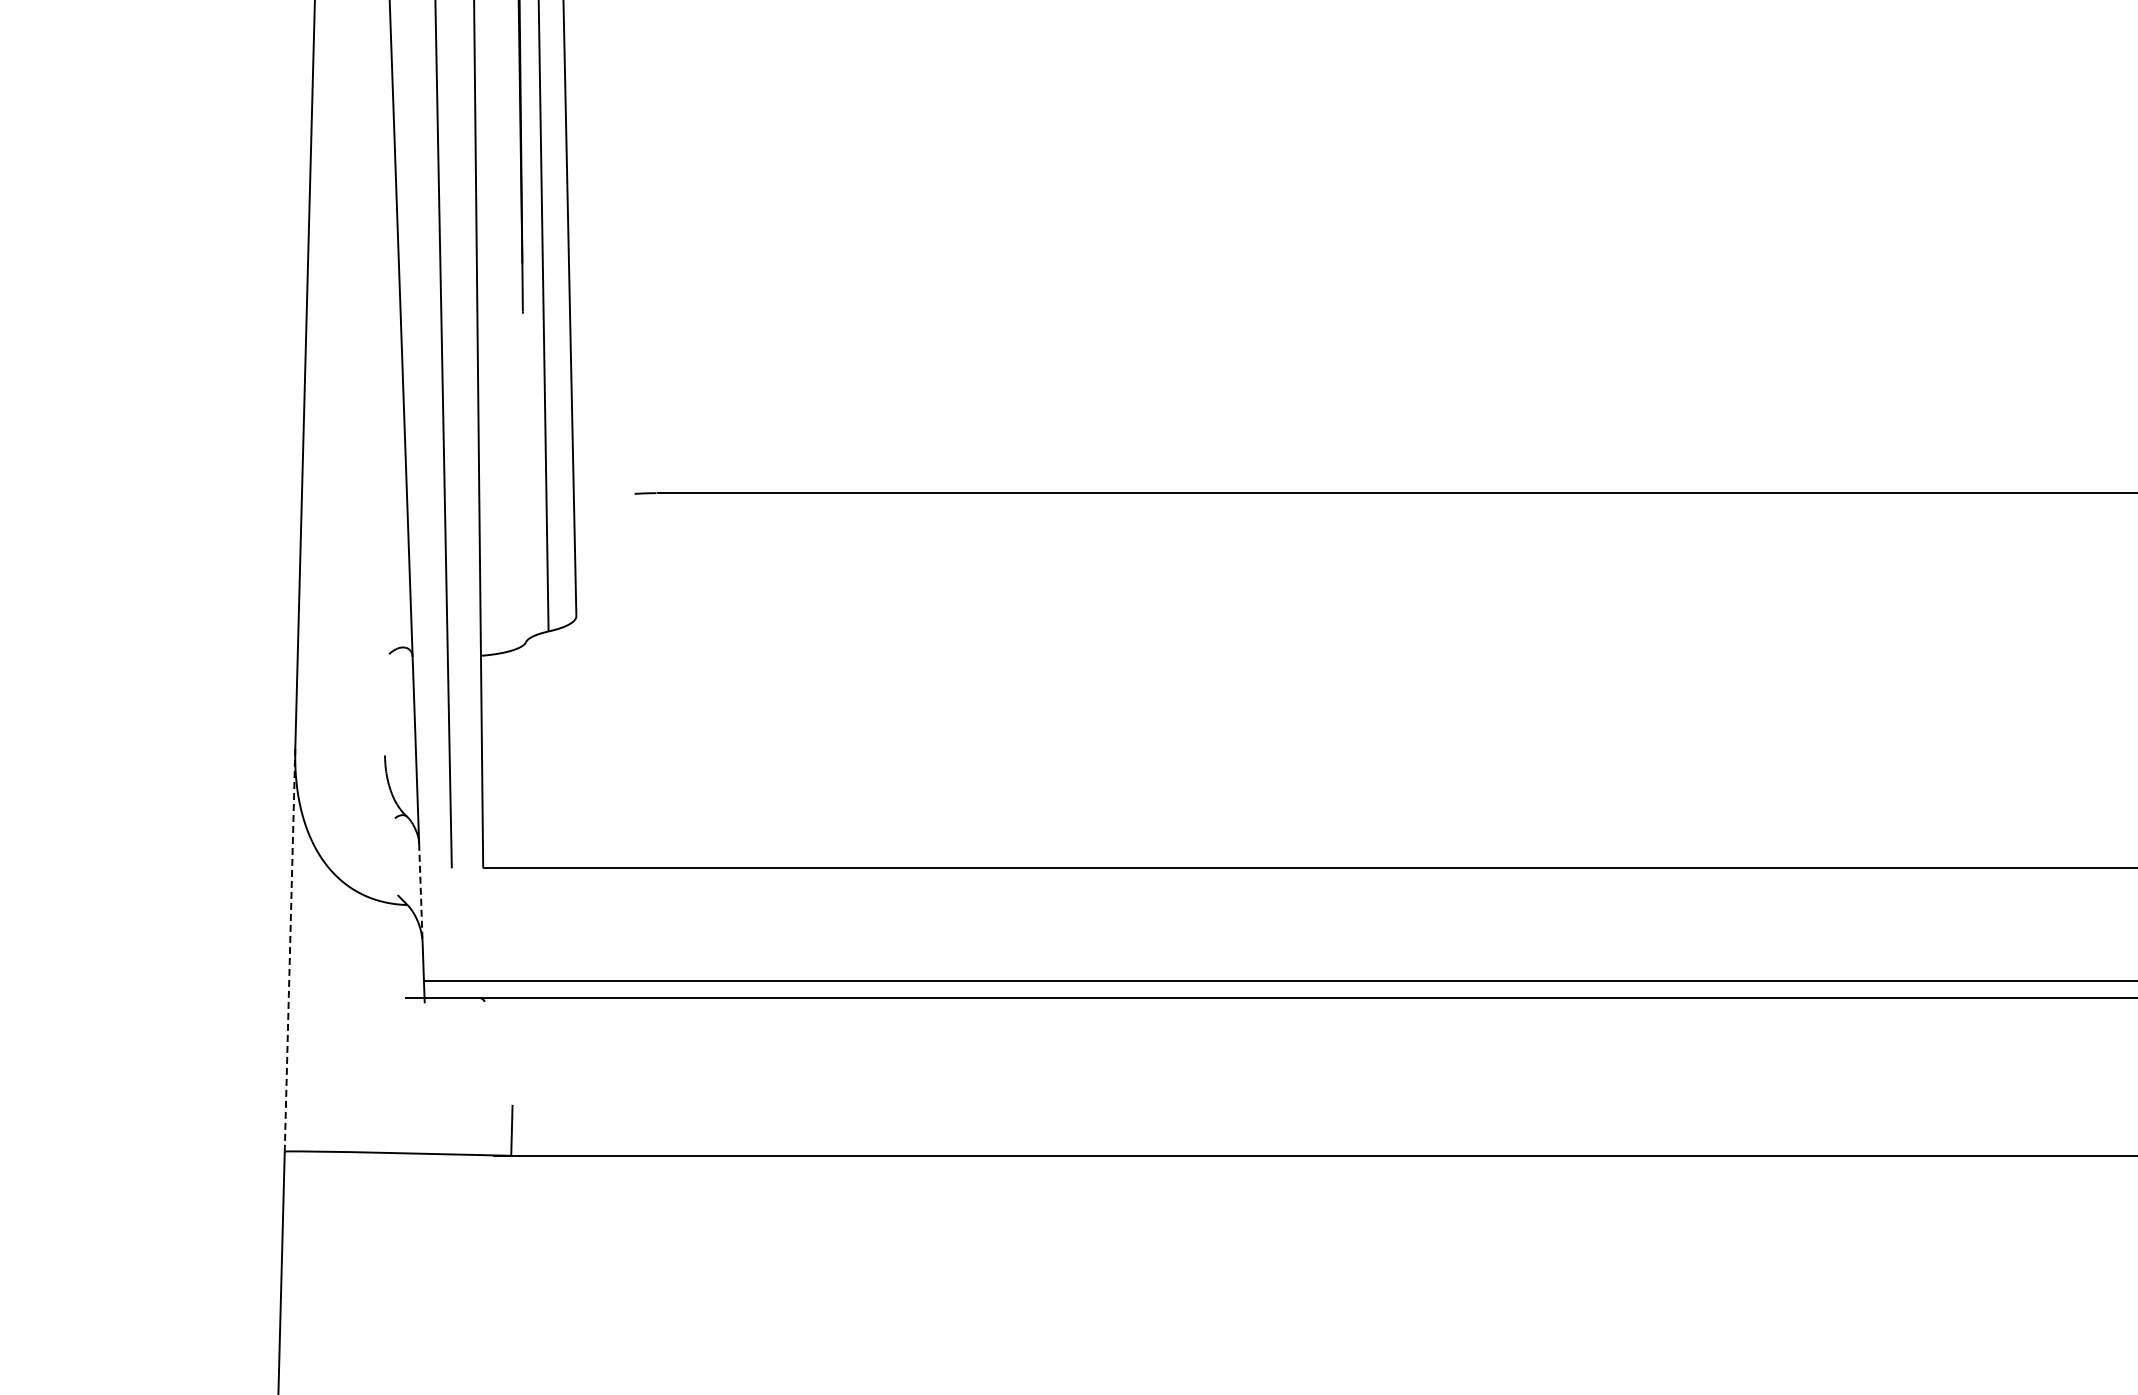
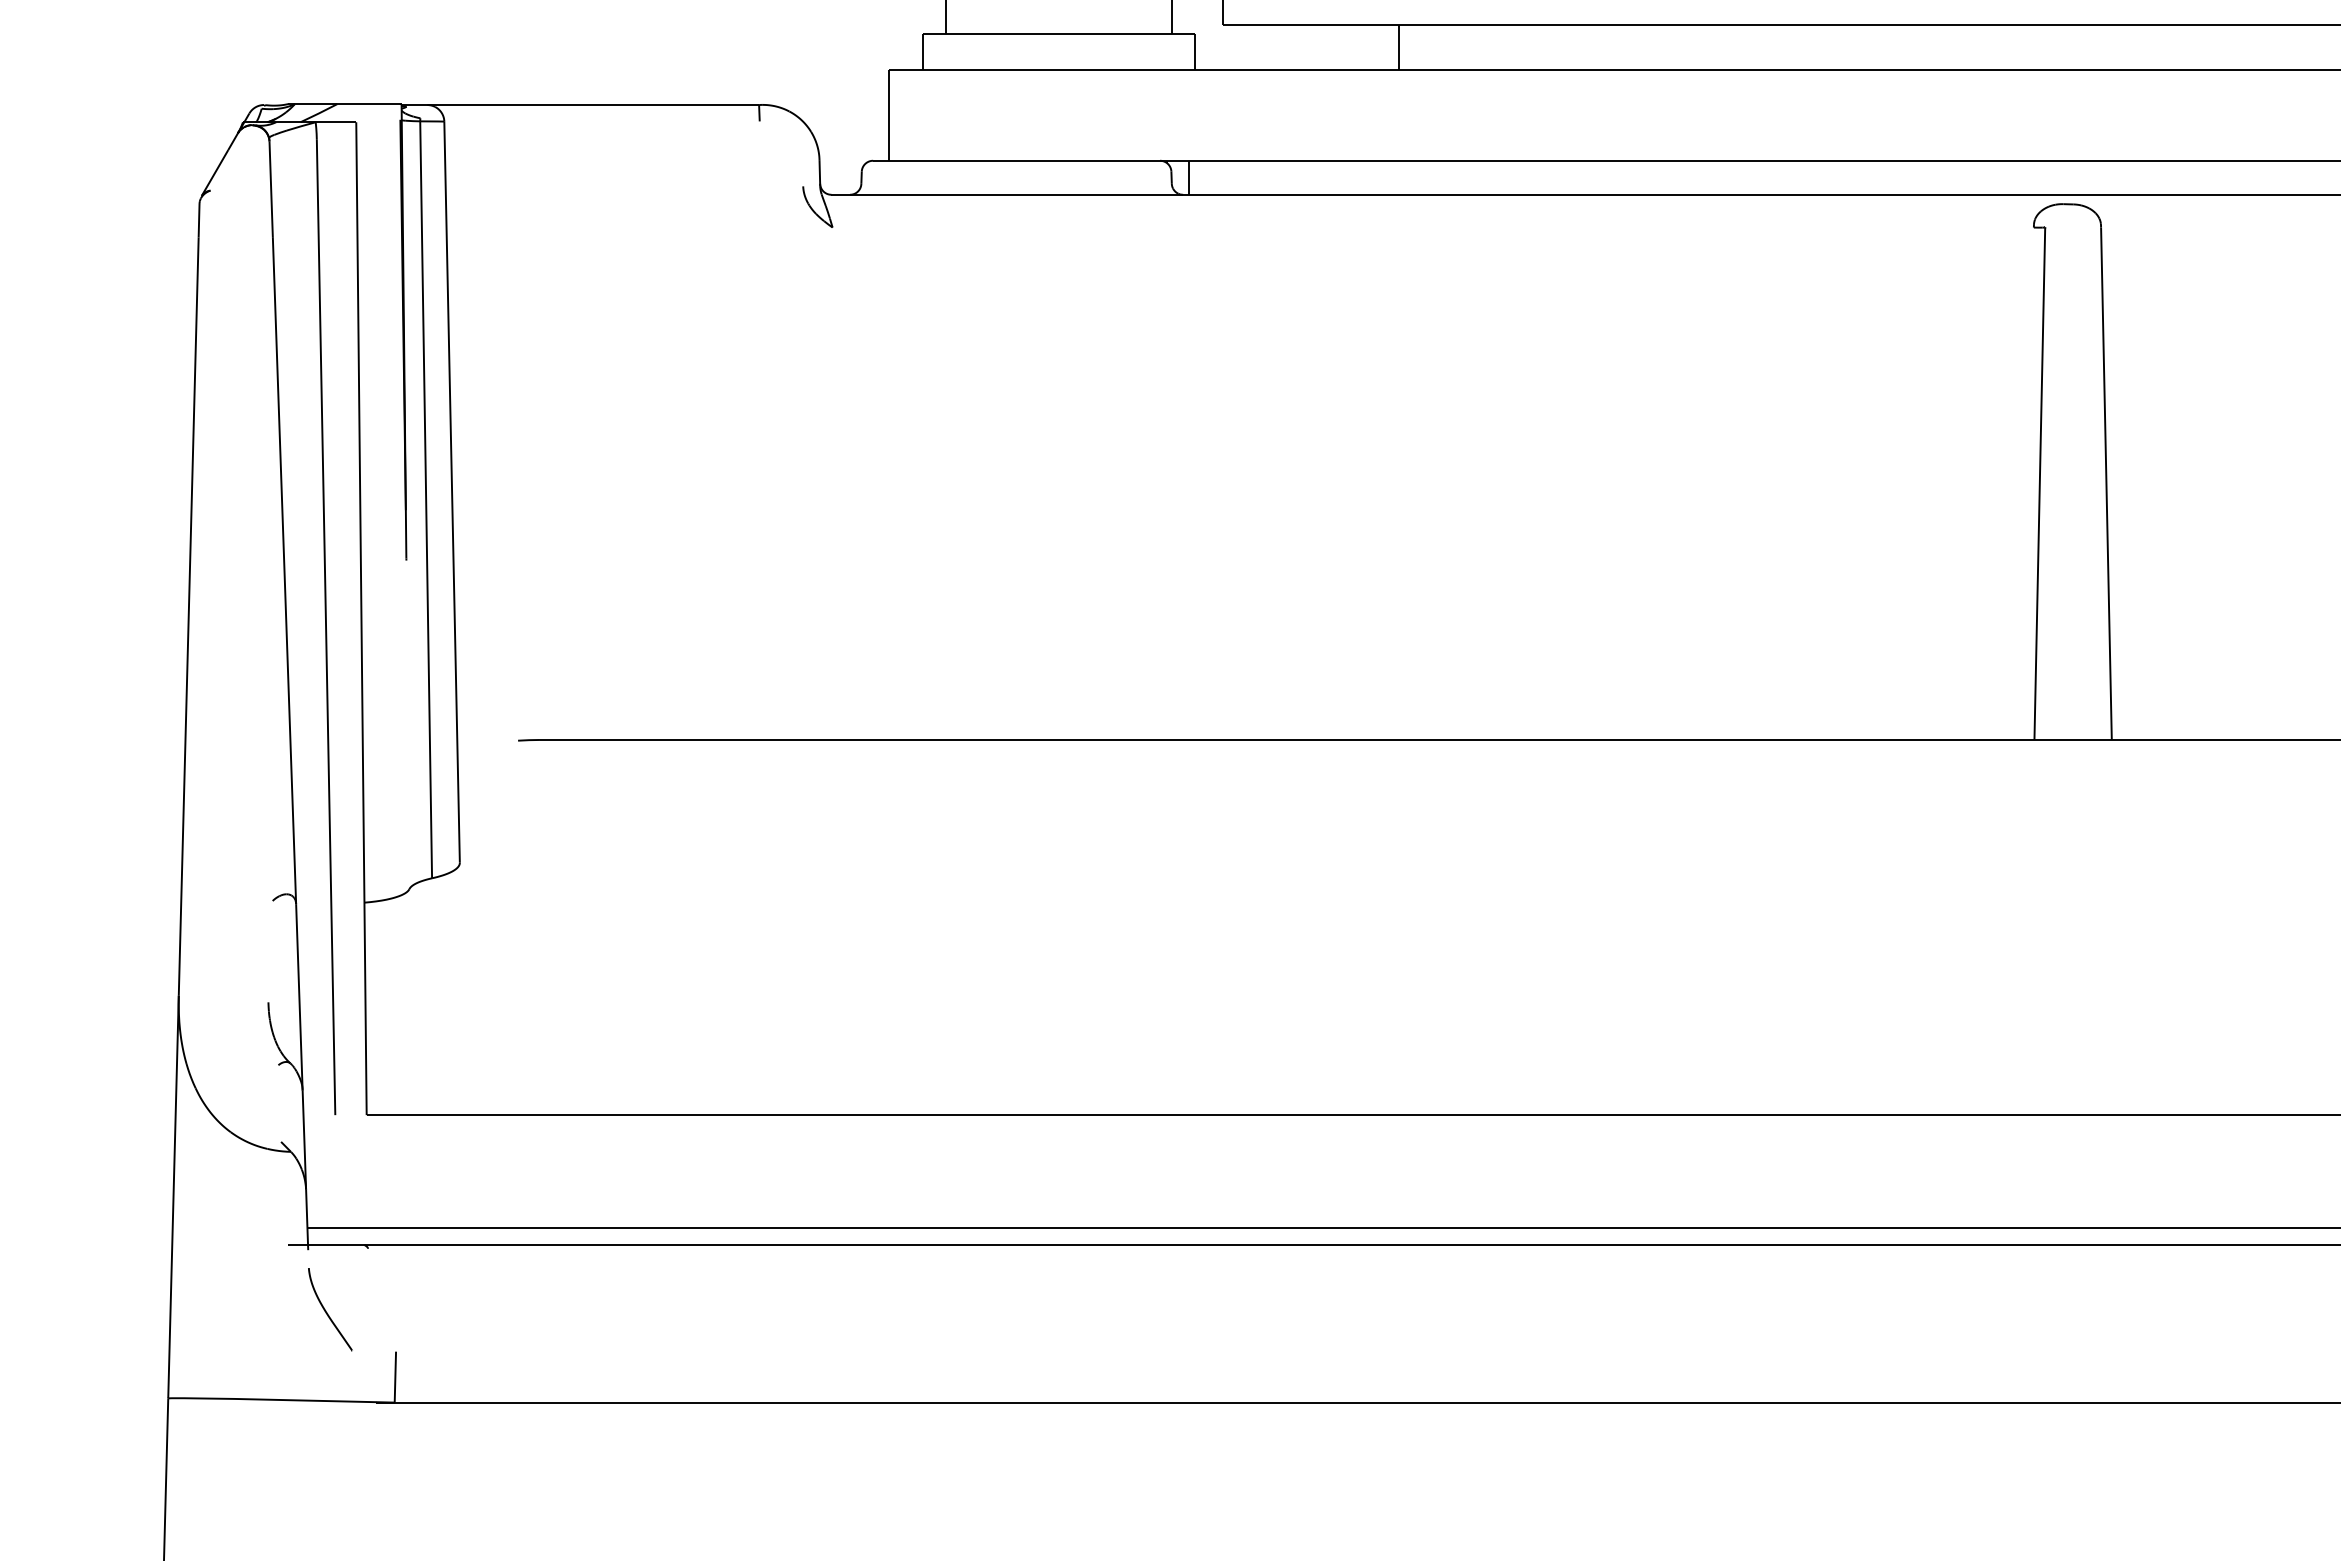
line: (421, 893) -> (304, 1140), dashed -> solid
line: (290, 950) -> (173, 1197), dashed -> solid
curve: (443, 1063) -> (326, 1310), added

